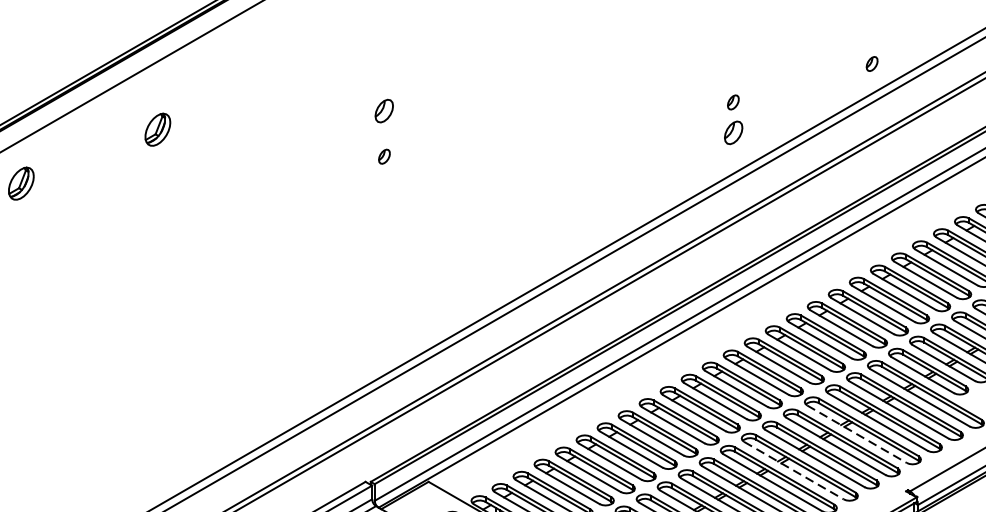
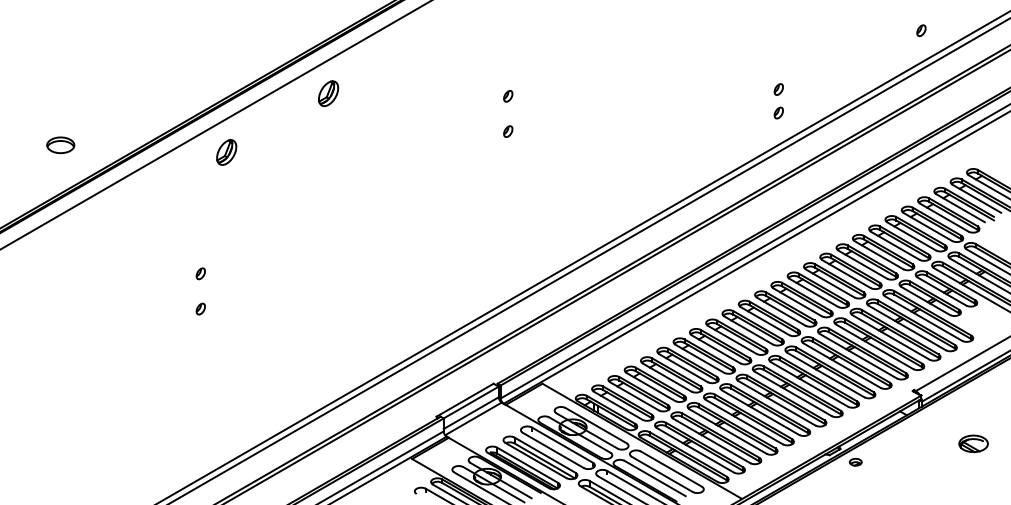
part: (872, 63) -> (921, 30), moved
part: (384, 111) -> (508, 96), size x0.62
part: (157, 129) -> (328, 93), moved
part: (732, 132) -> (778, 112), size x0.62
line: (856, 433) -> (874, 346), dashed -> solid
line: (793, 471) -> (825, 375), dashed -> solid

